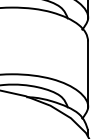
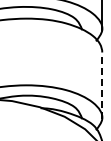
line: (88, 74) -> (102, 85), solid -> dashed

